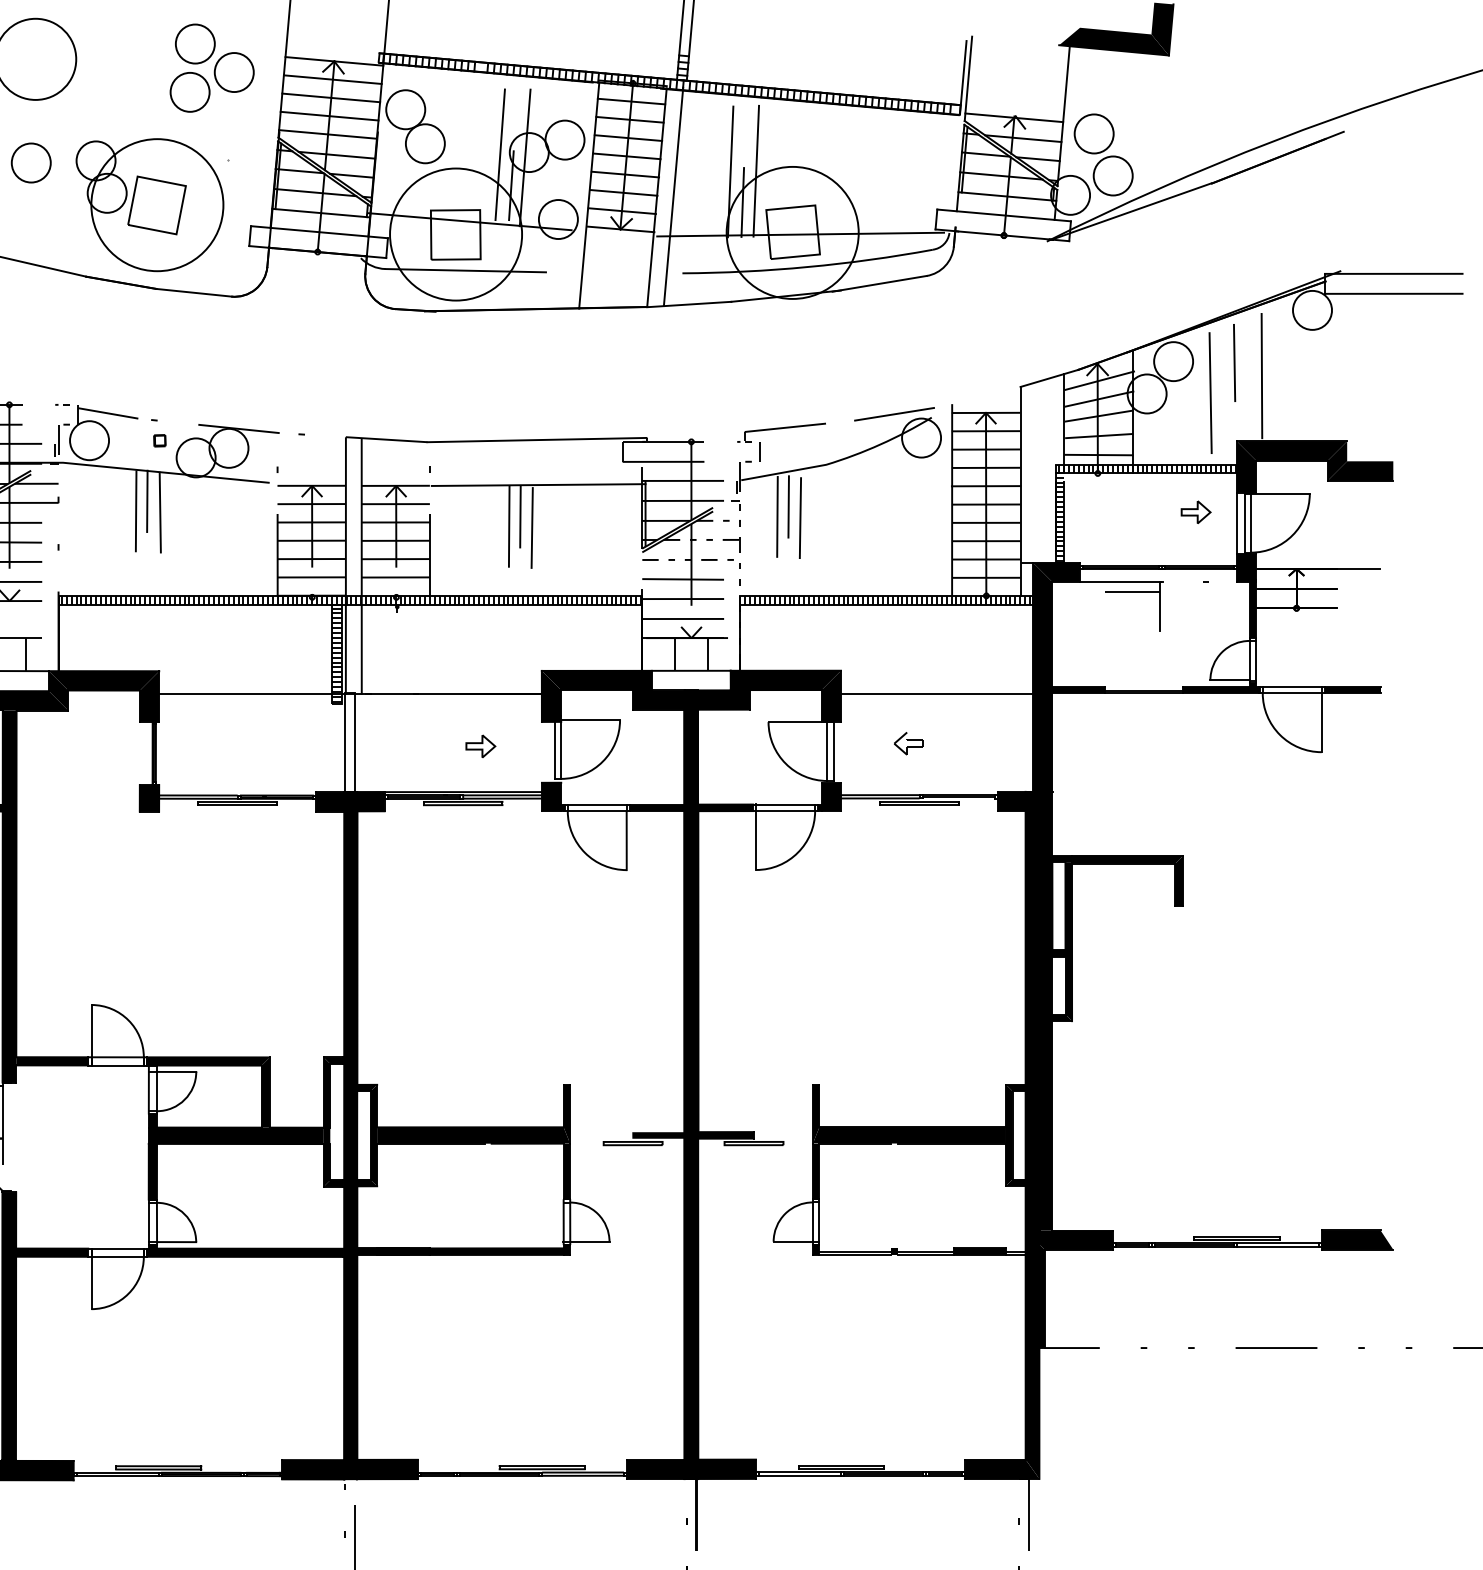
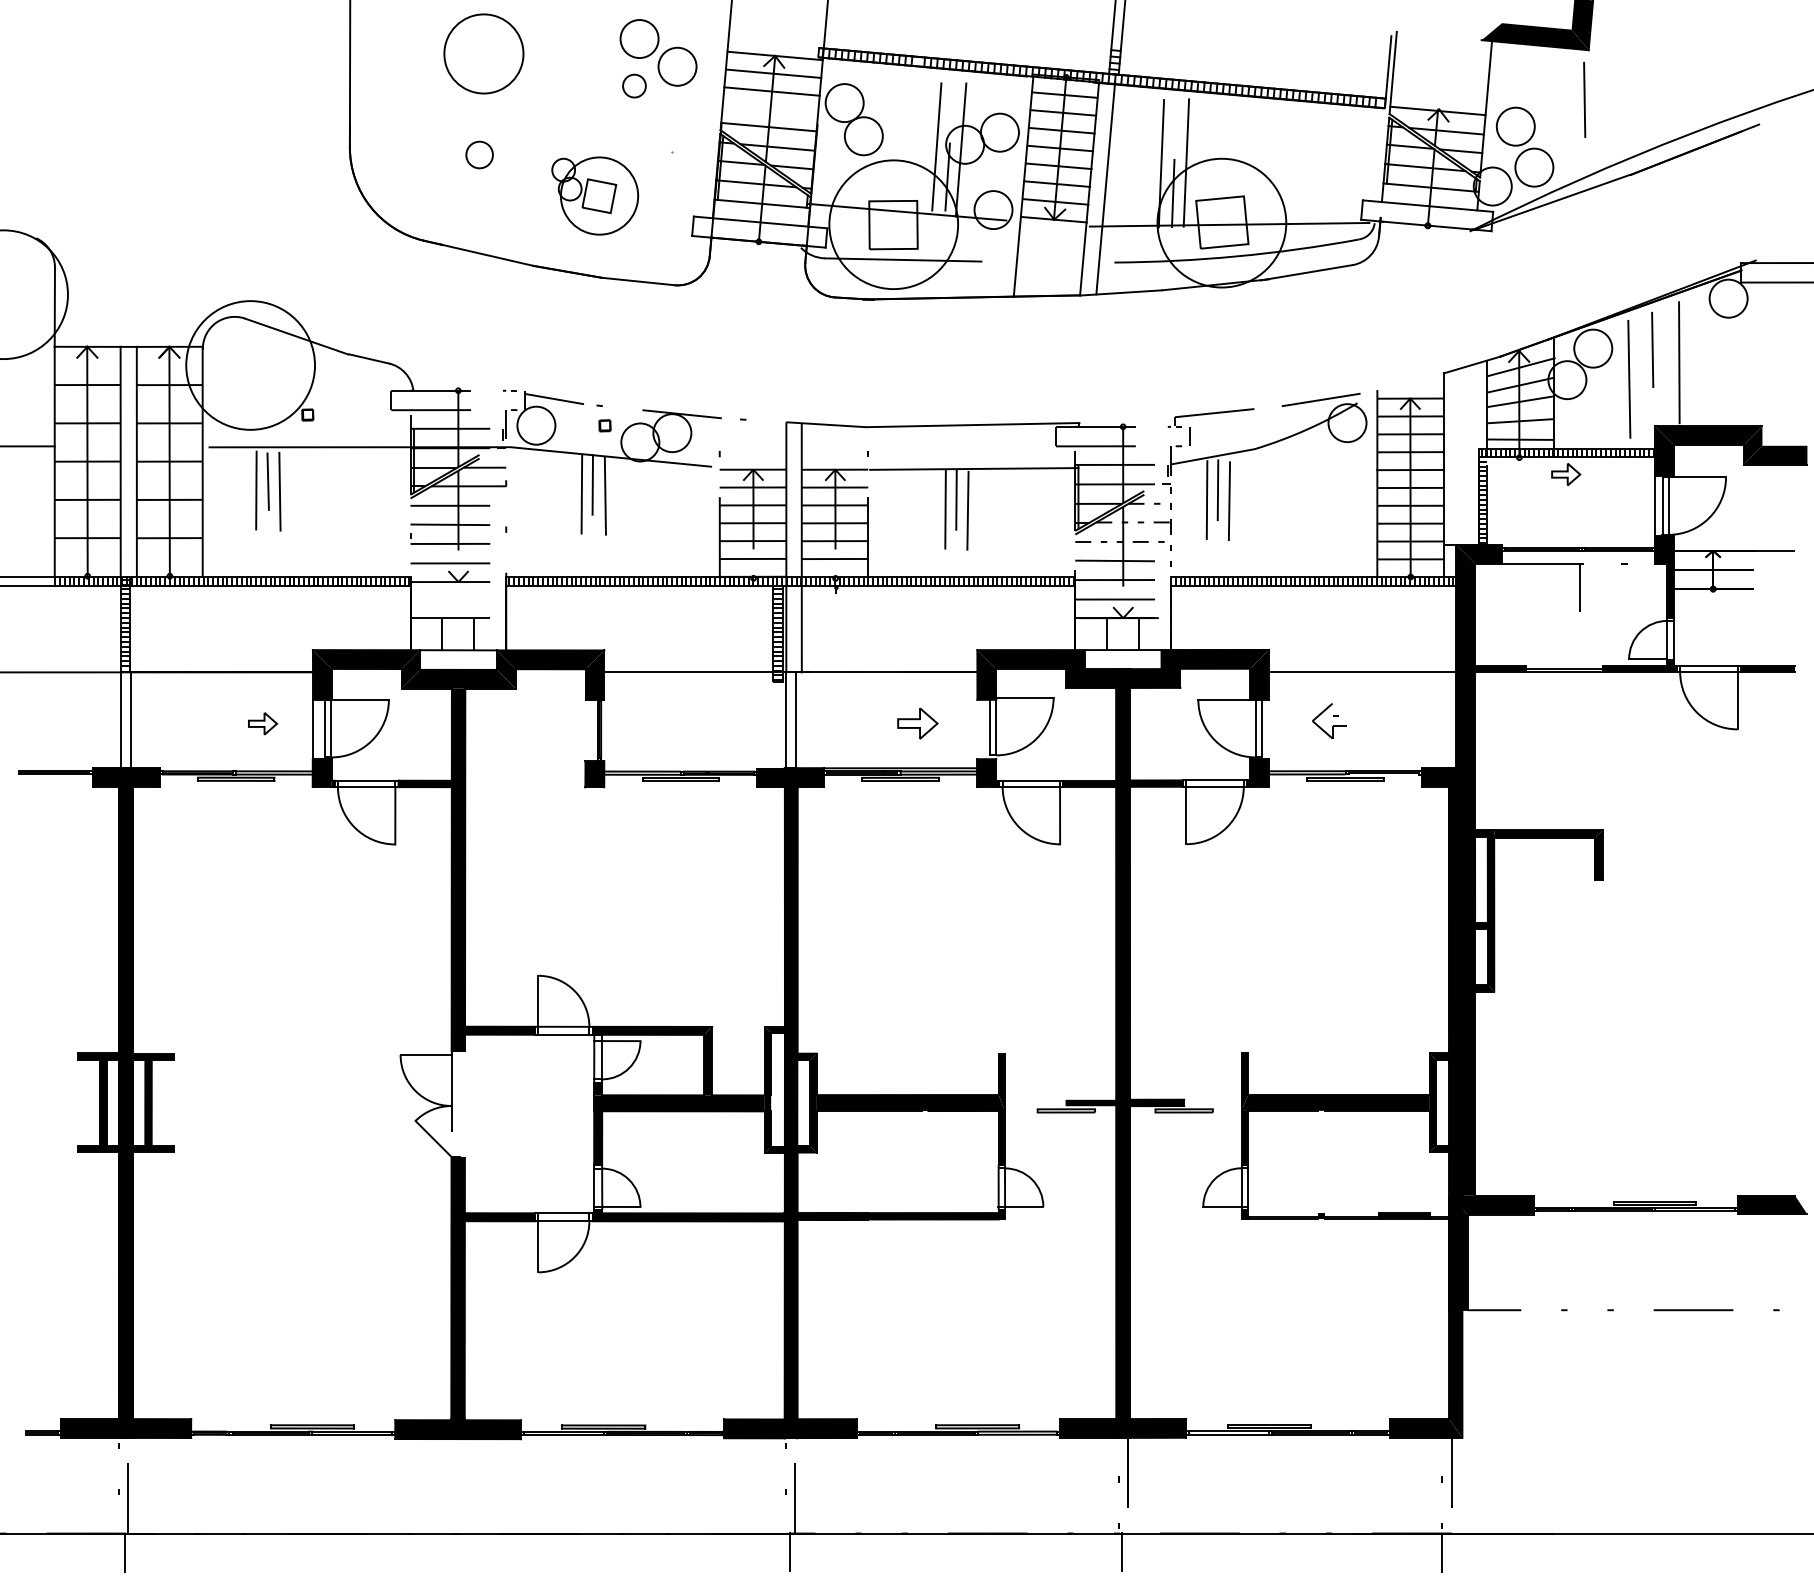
circle: (190, 92) -> (634, 86), size x0.6
line: (1164, 106) -> (1584, 99), added
line: (329, 116) -> (770, 109), removed
circle: (31, 163) -> (479, 155), size x0.7
part: (149, 204) -> (594, 195), size x0.6
part: (1196, 512) -> (1566, 474), moved
line: (1132, 592) -> (1553, 573), removed
part: (908, 743) -> (1334, 720), size x1.6
part: (480, 746) -> (917, 723), size x1.4

